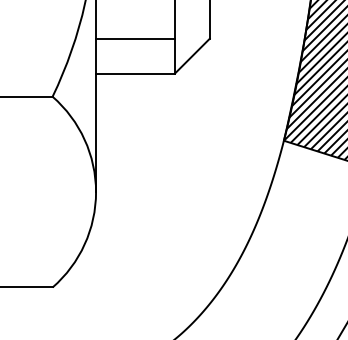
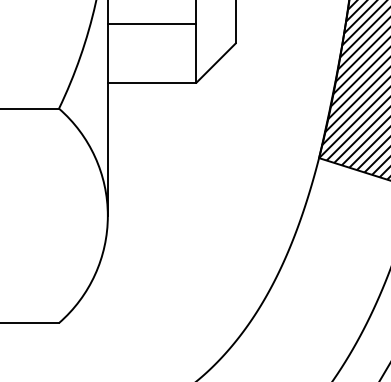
line: (135, 38) -> (152, 24), moved

